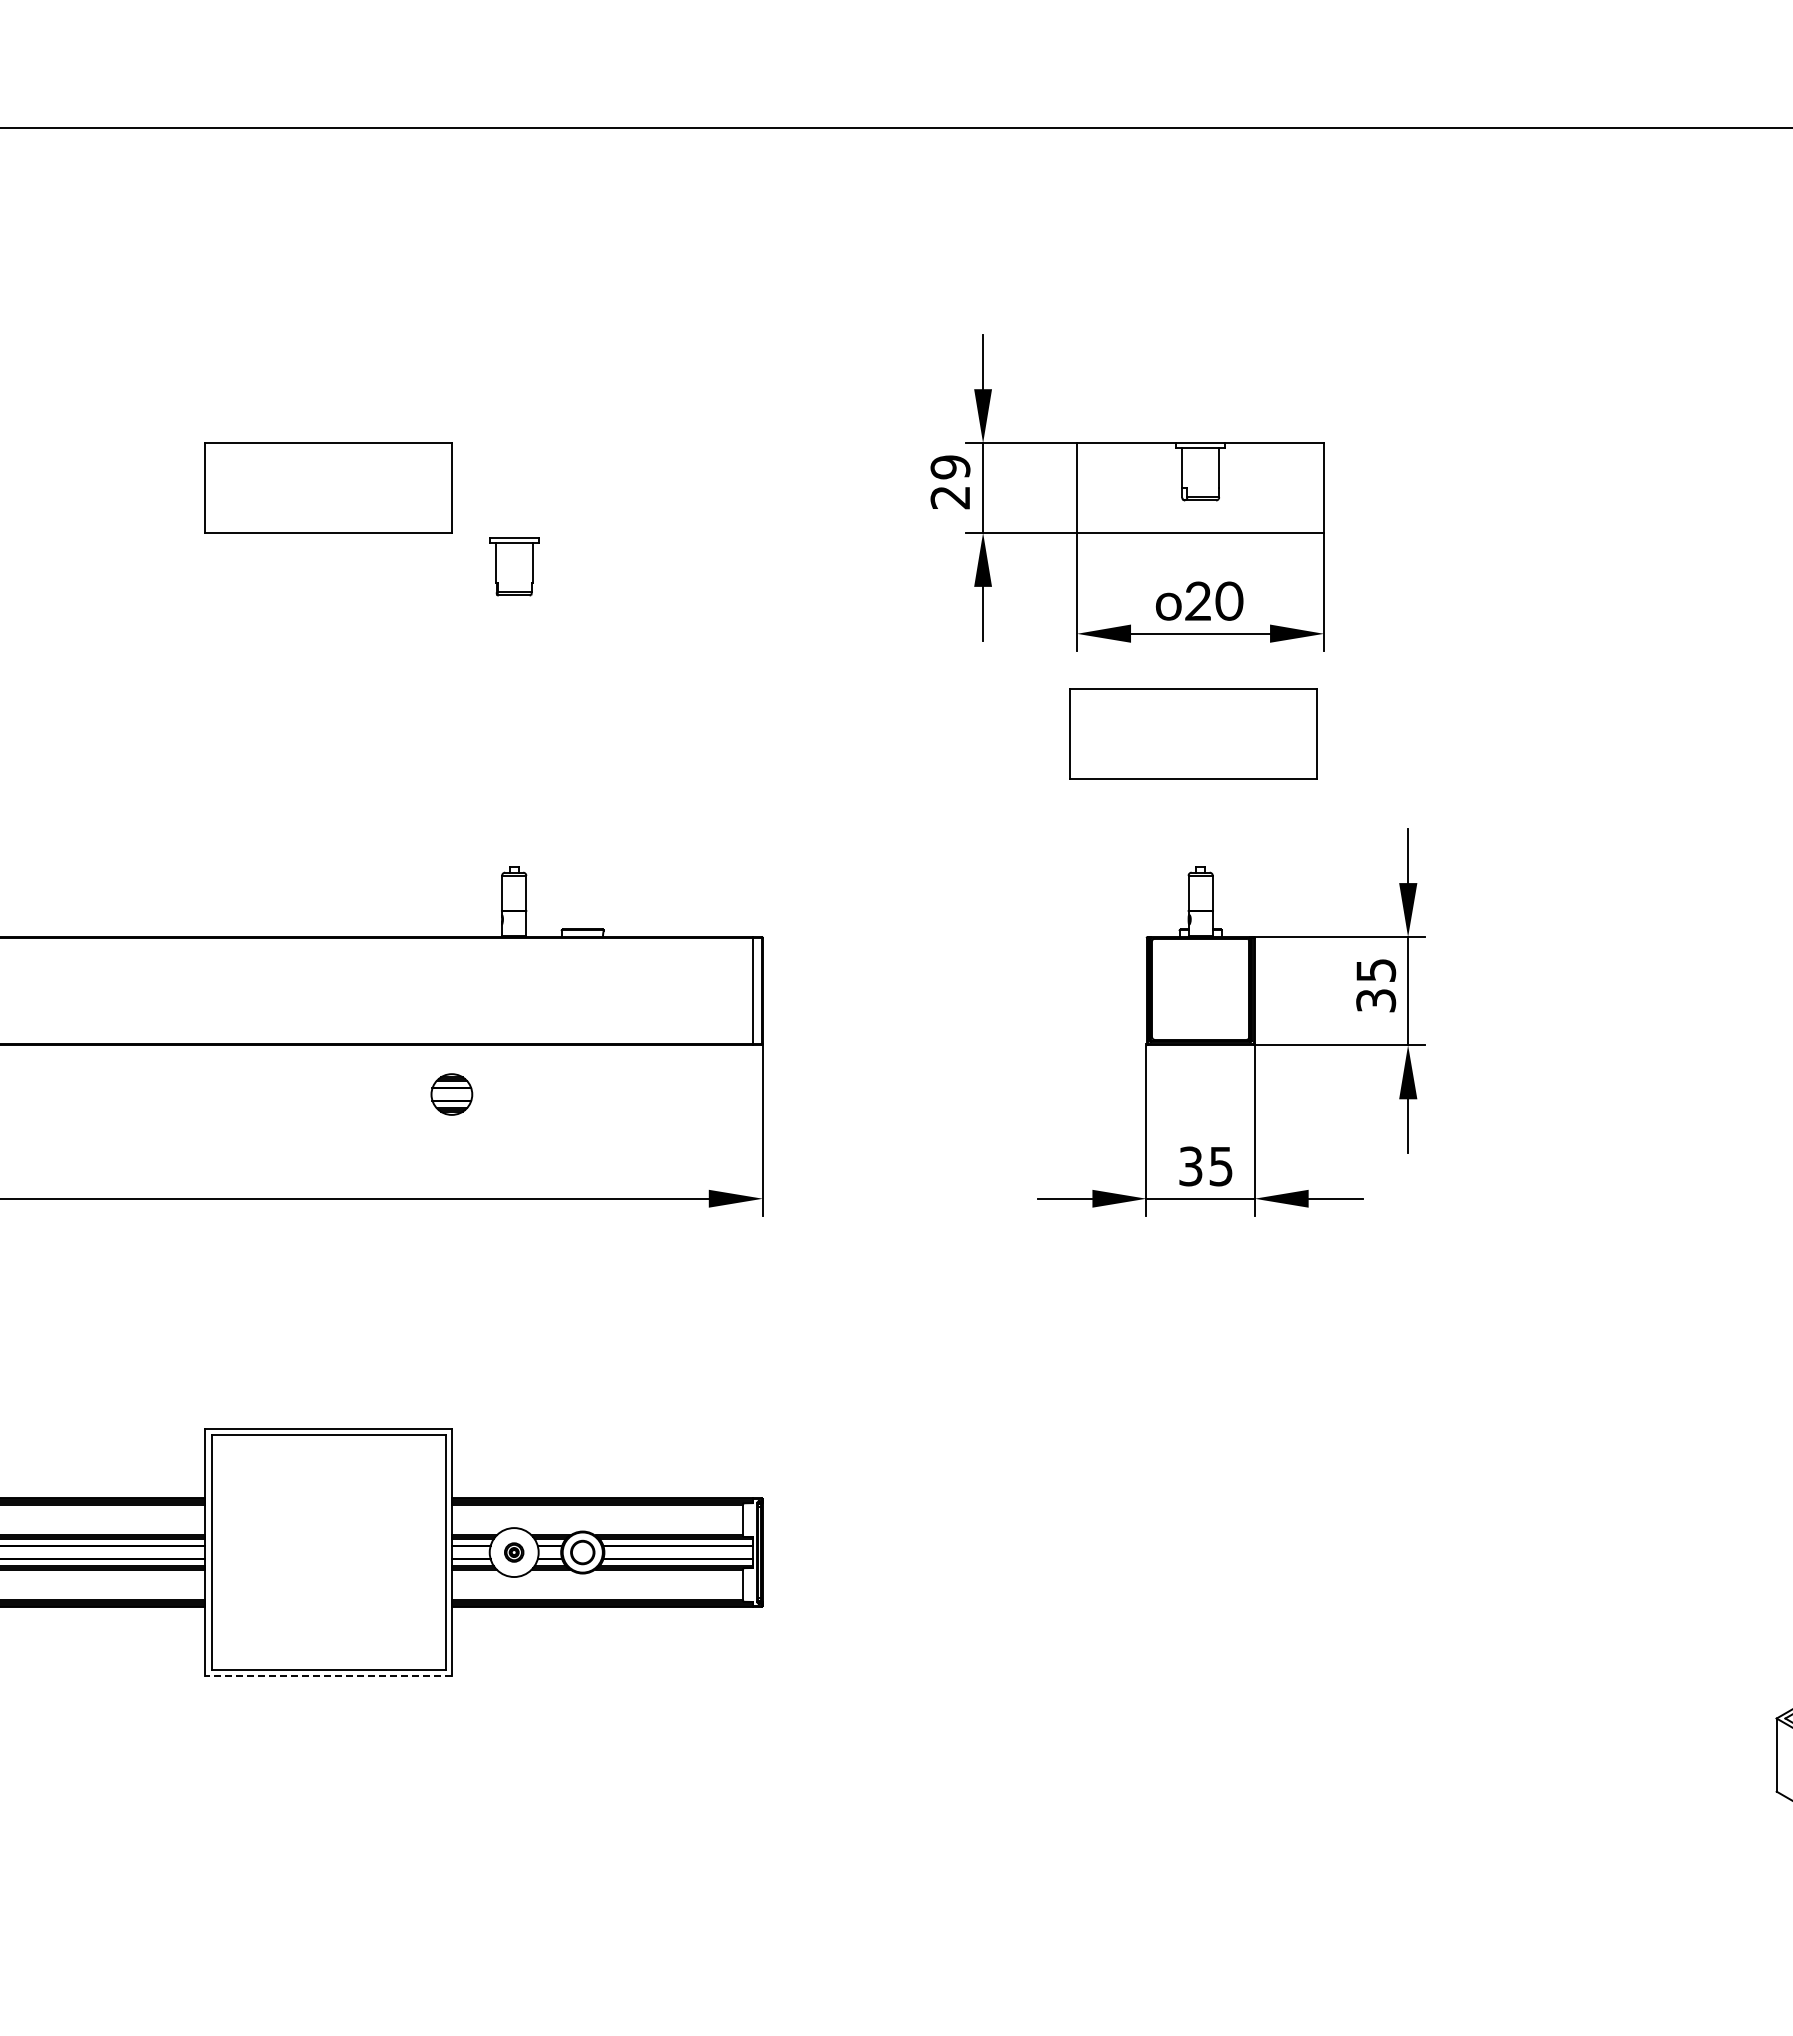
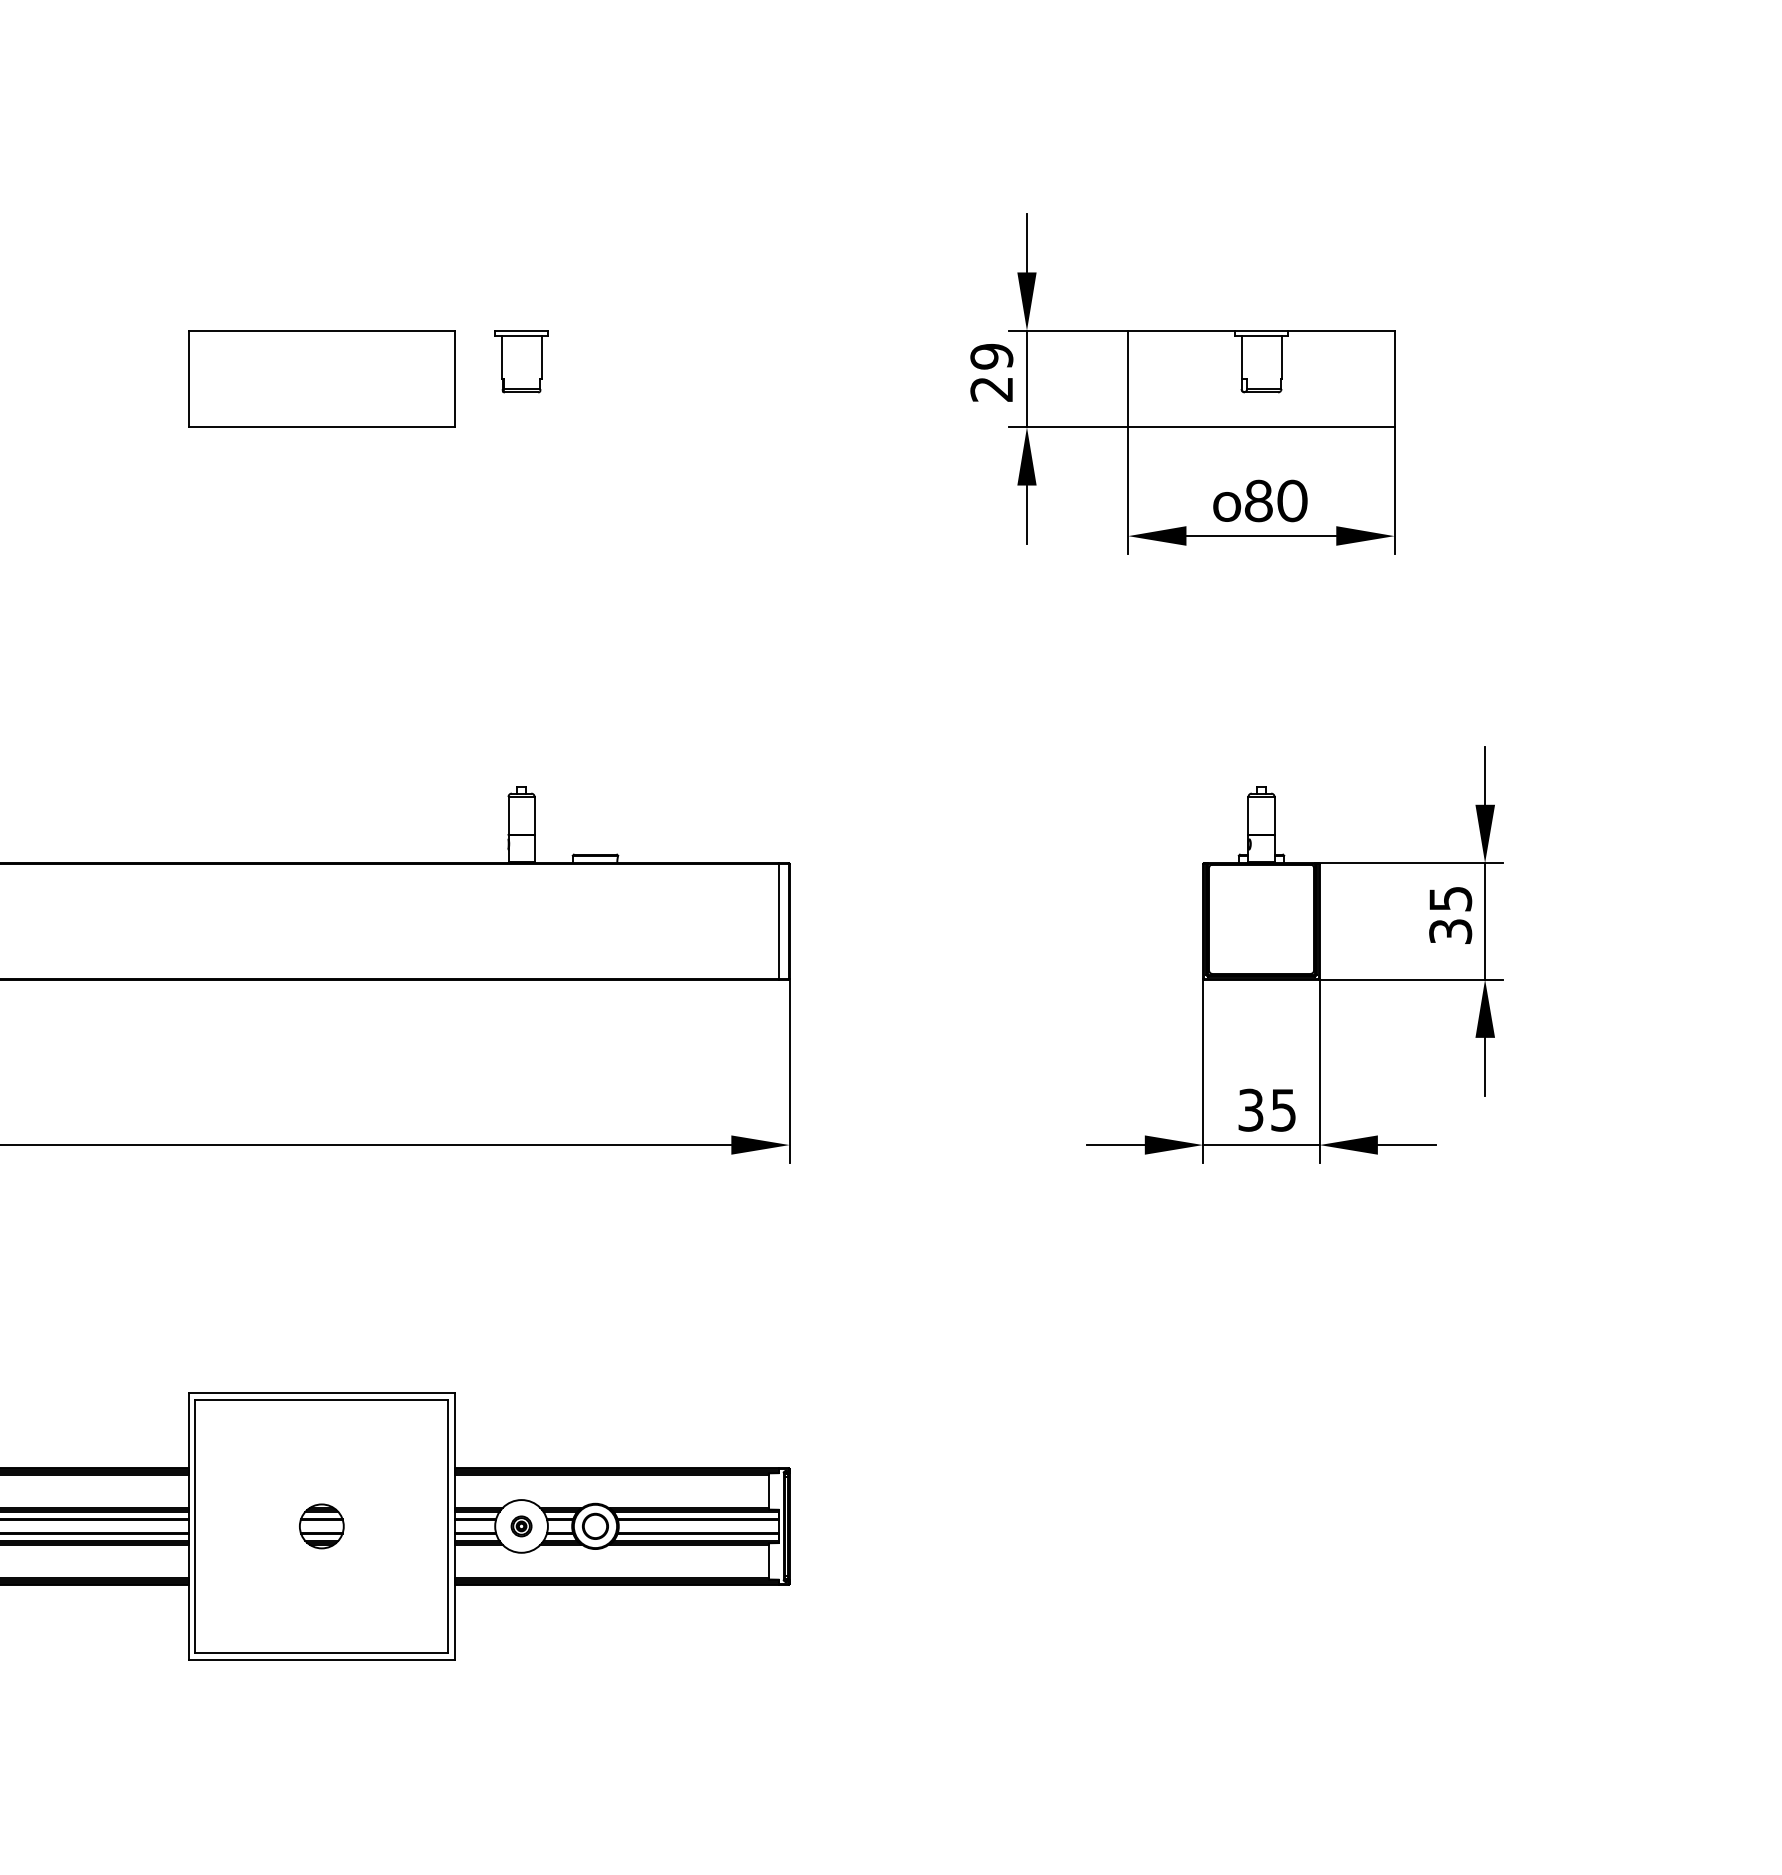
part: (514, 566) -> (521, 361), moved
text: (1198, 601) -> (1259, 501), 20 -> 80
part: (1193, 733) -> (1253, 643), removed
part: (451, 1094) -> (321, 1526), moved
line: (328, 1676) -> (321, 1660), dashed -> solid

